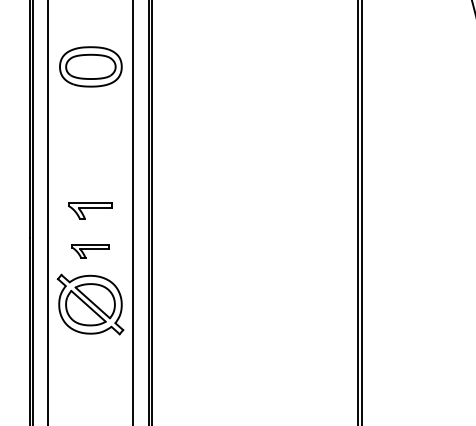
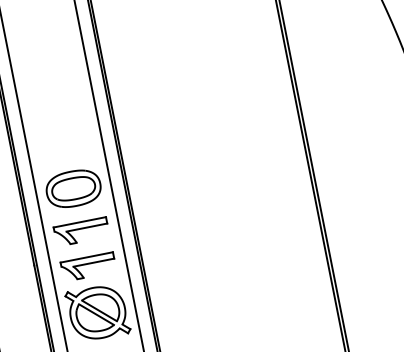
part: (90, 66) -> (73, 188), moved
part: (90, 210) -> (81, 231), size x1.43
part: (90, 251) -> (88, 266), size x1.67

